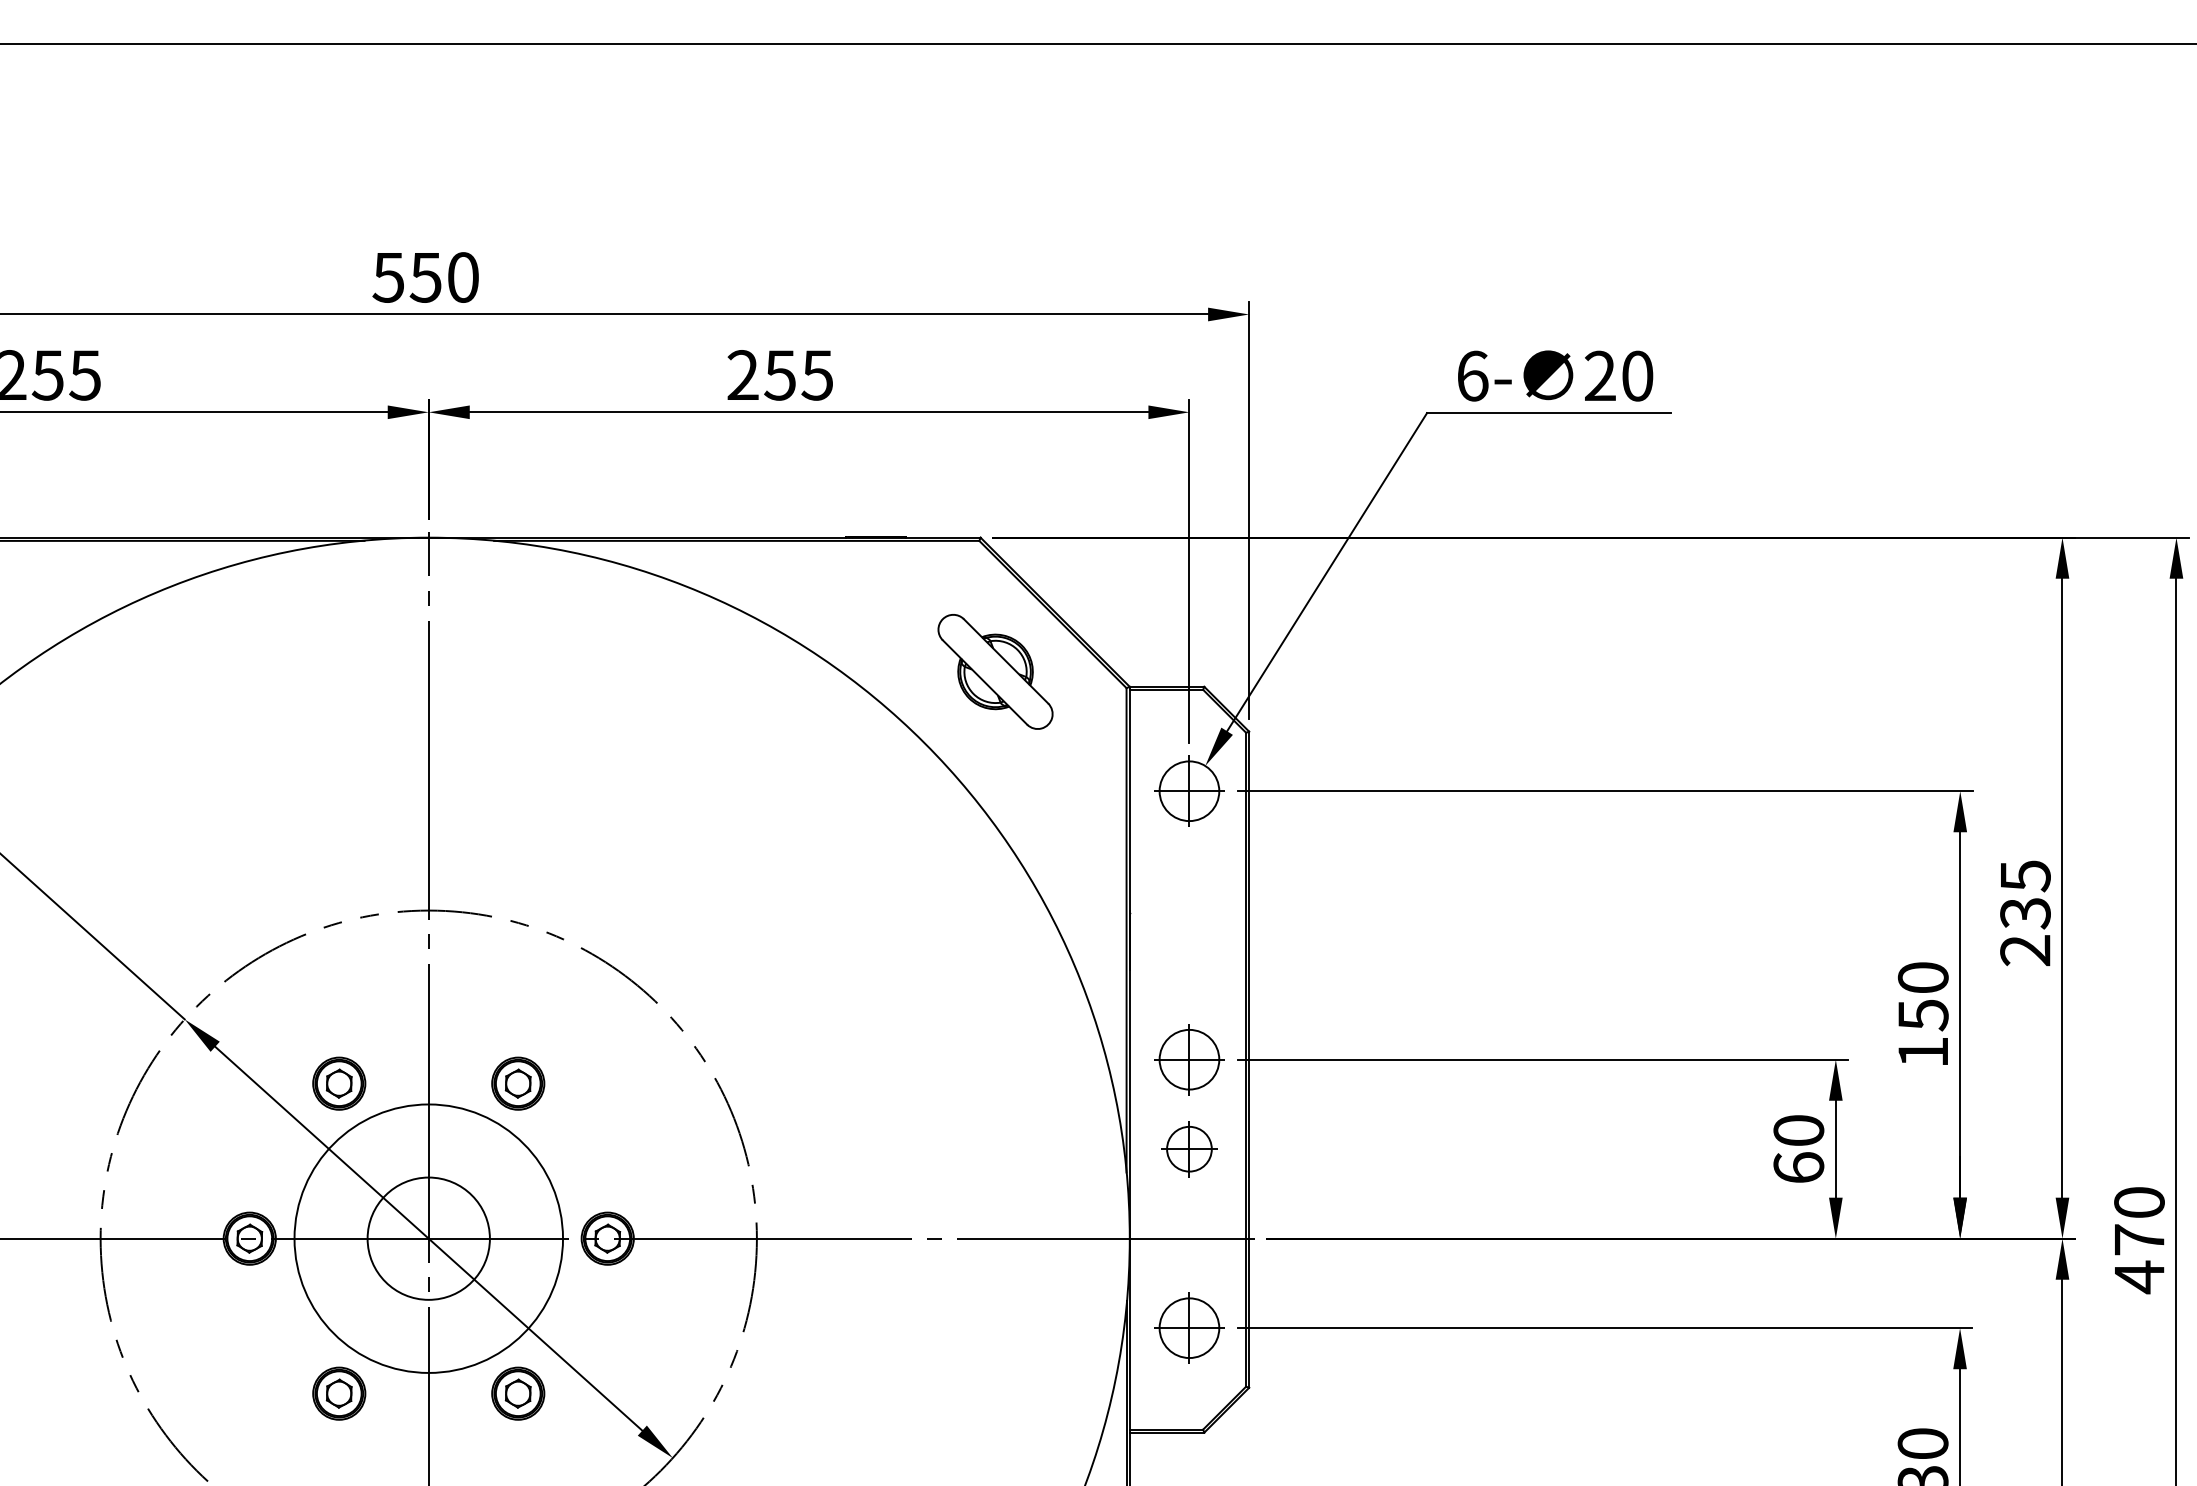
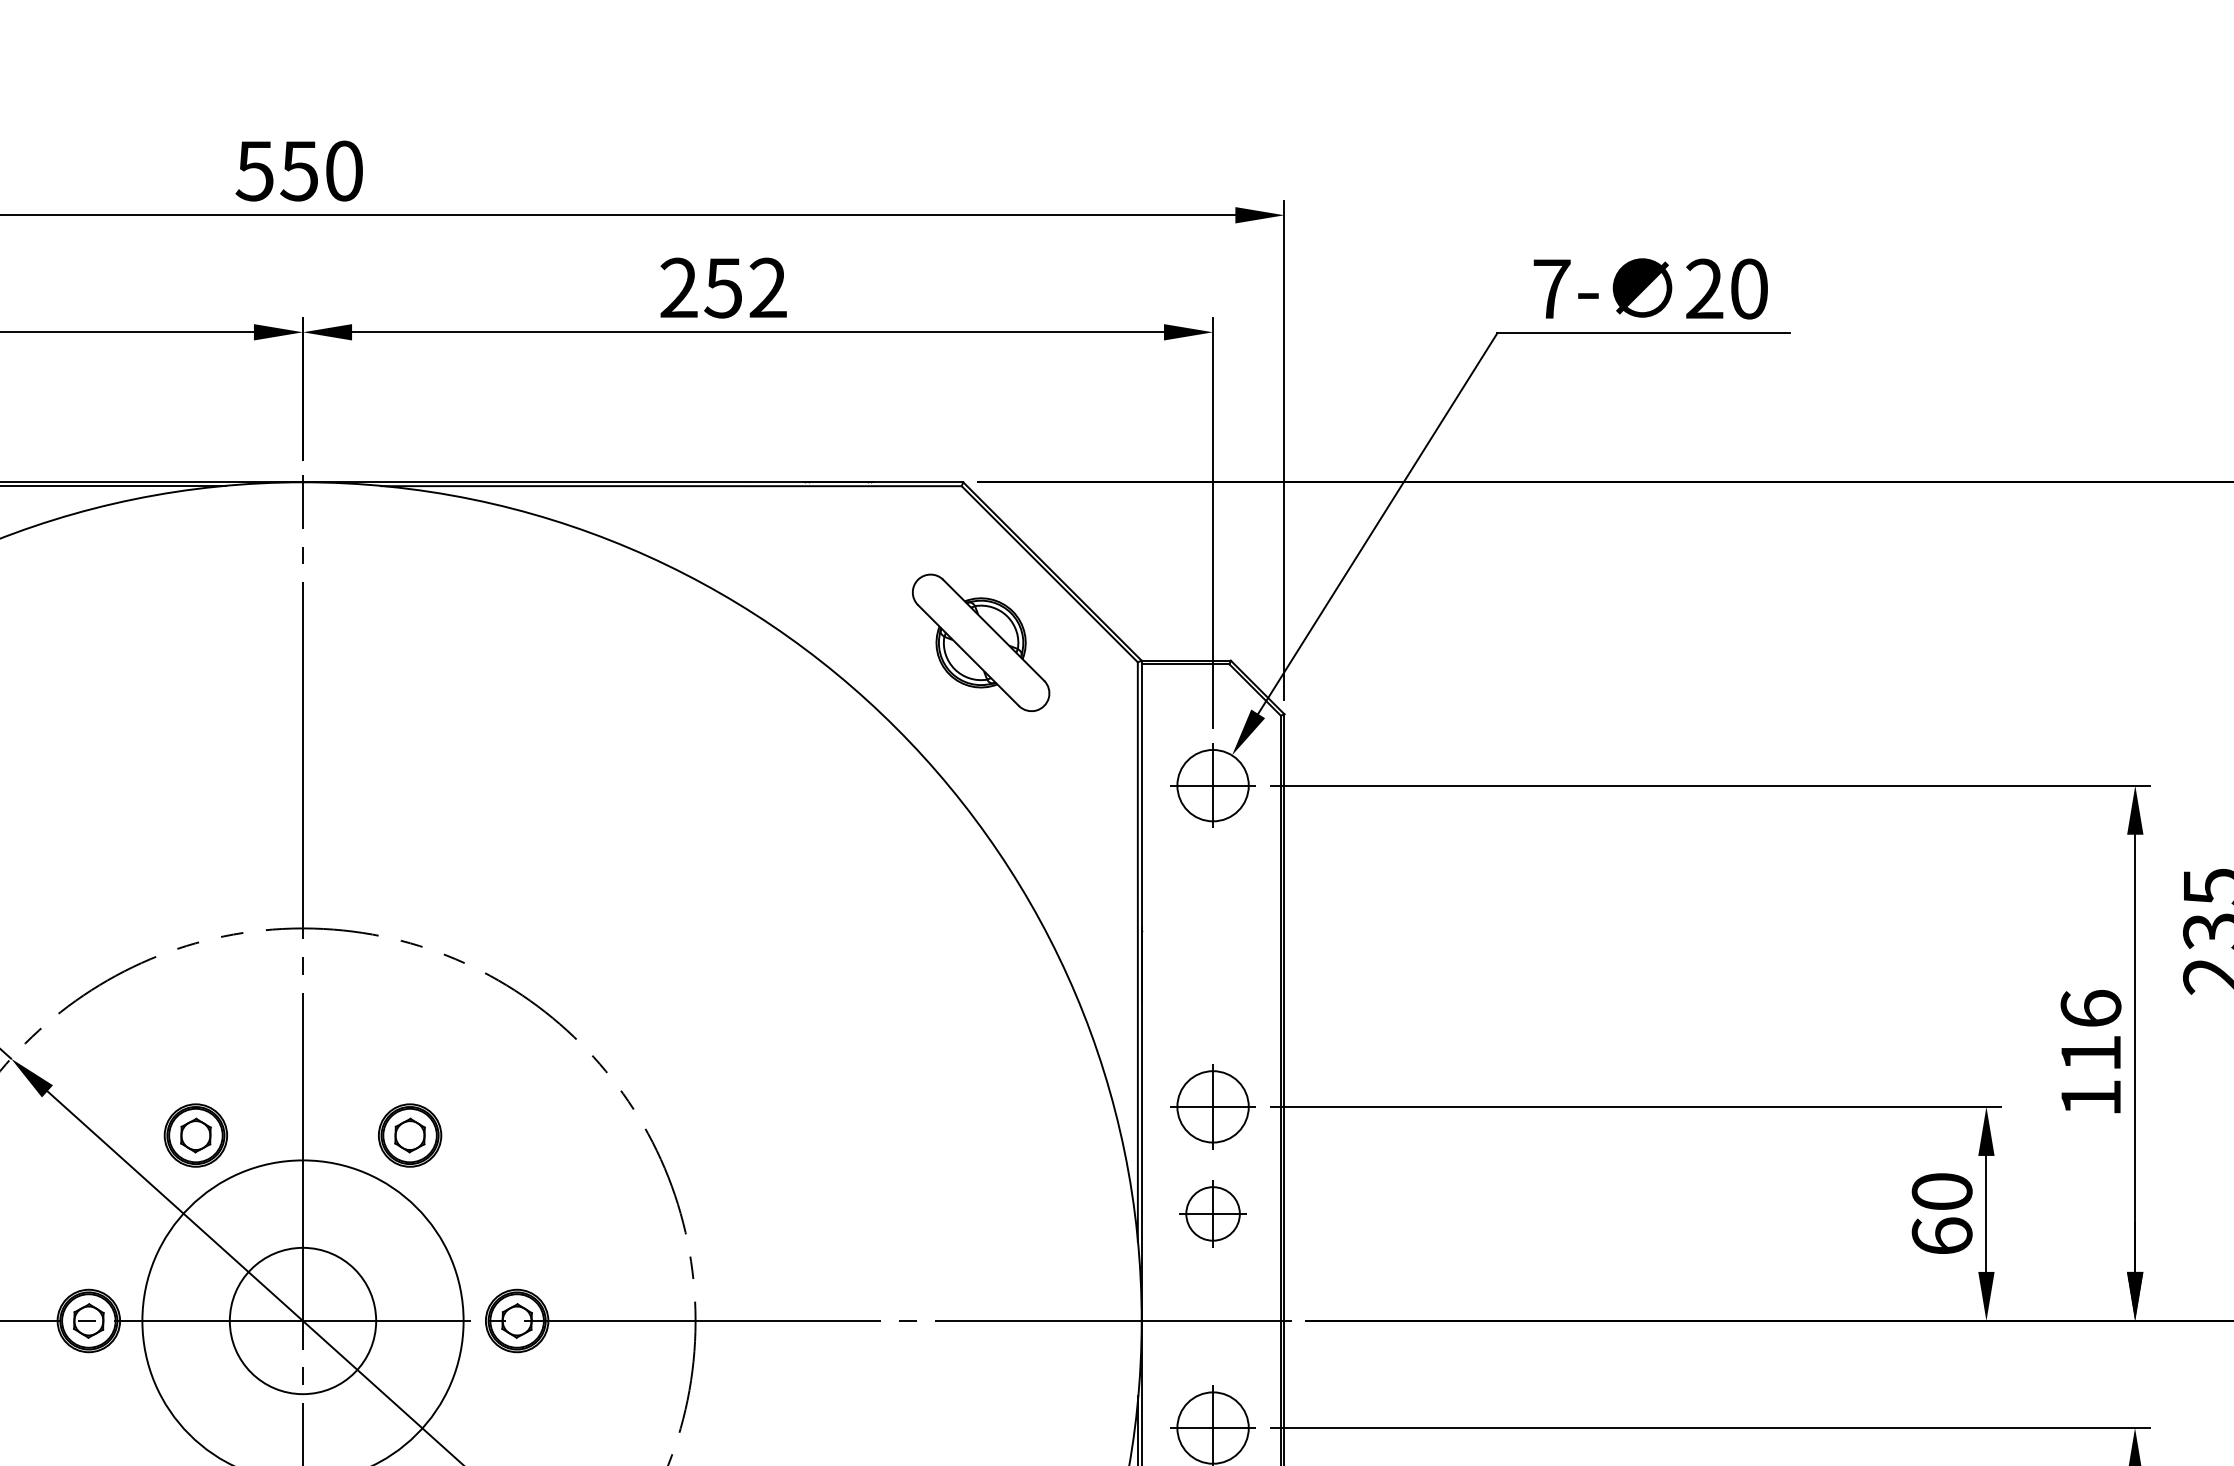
text: (817, 375) -> (768, 288), 255 -> 252
text: (1472, 375) -> (1551, 288), 6- -> 7-
text: (1922, 996) -> (2090, 1031), 150 -> 116

